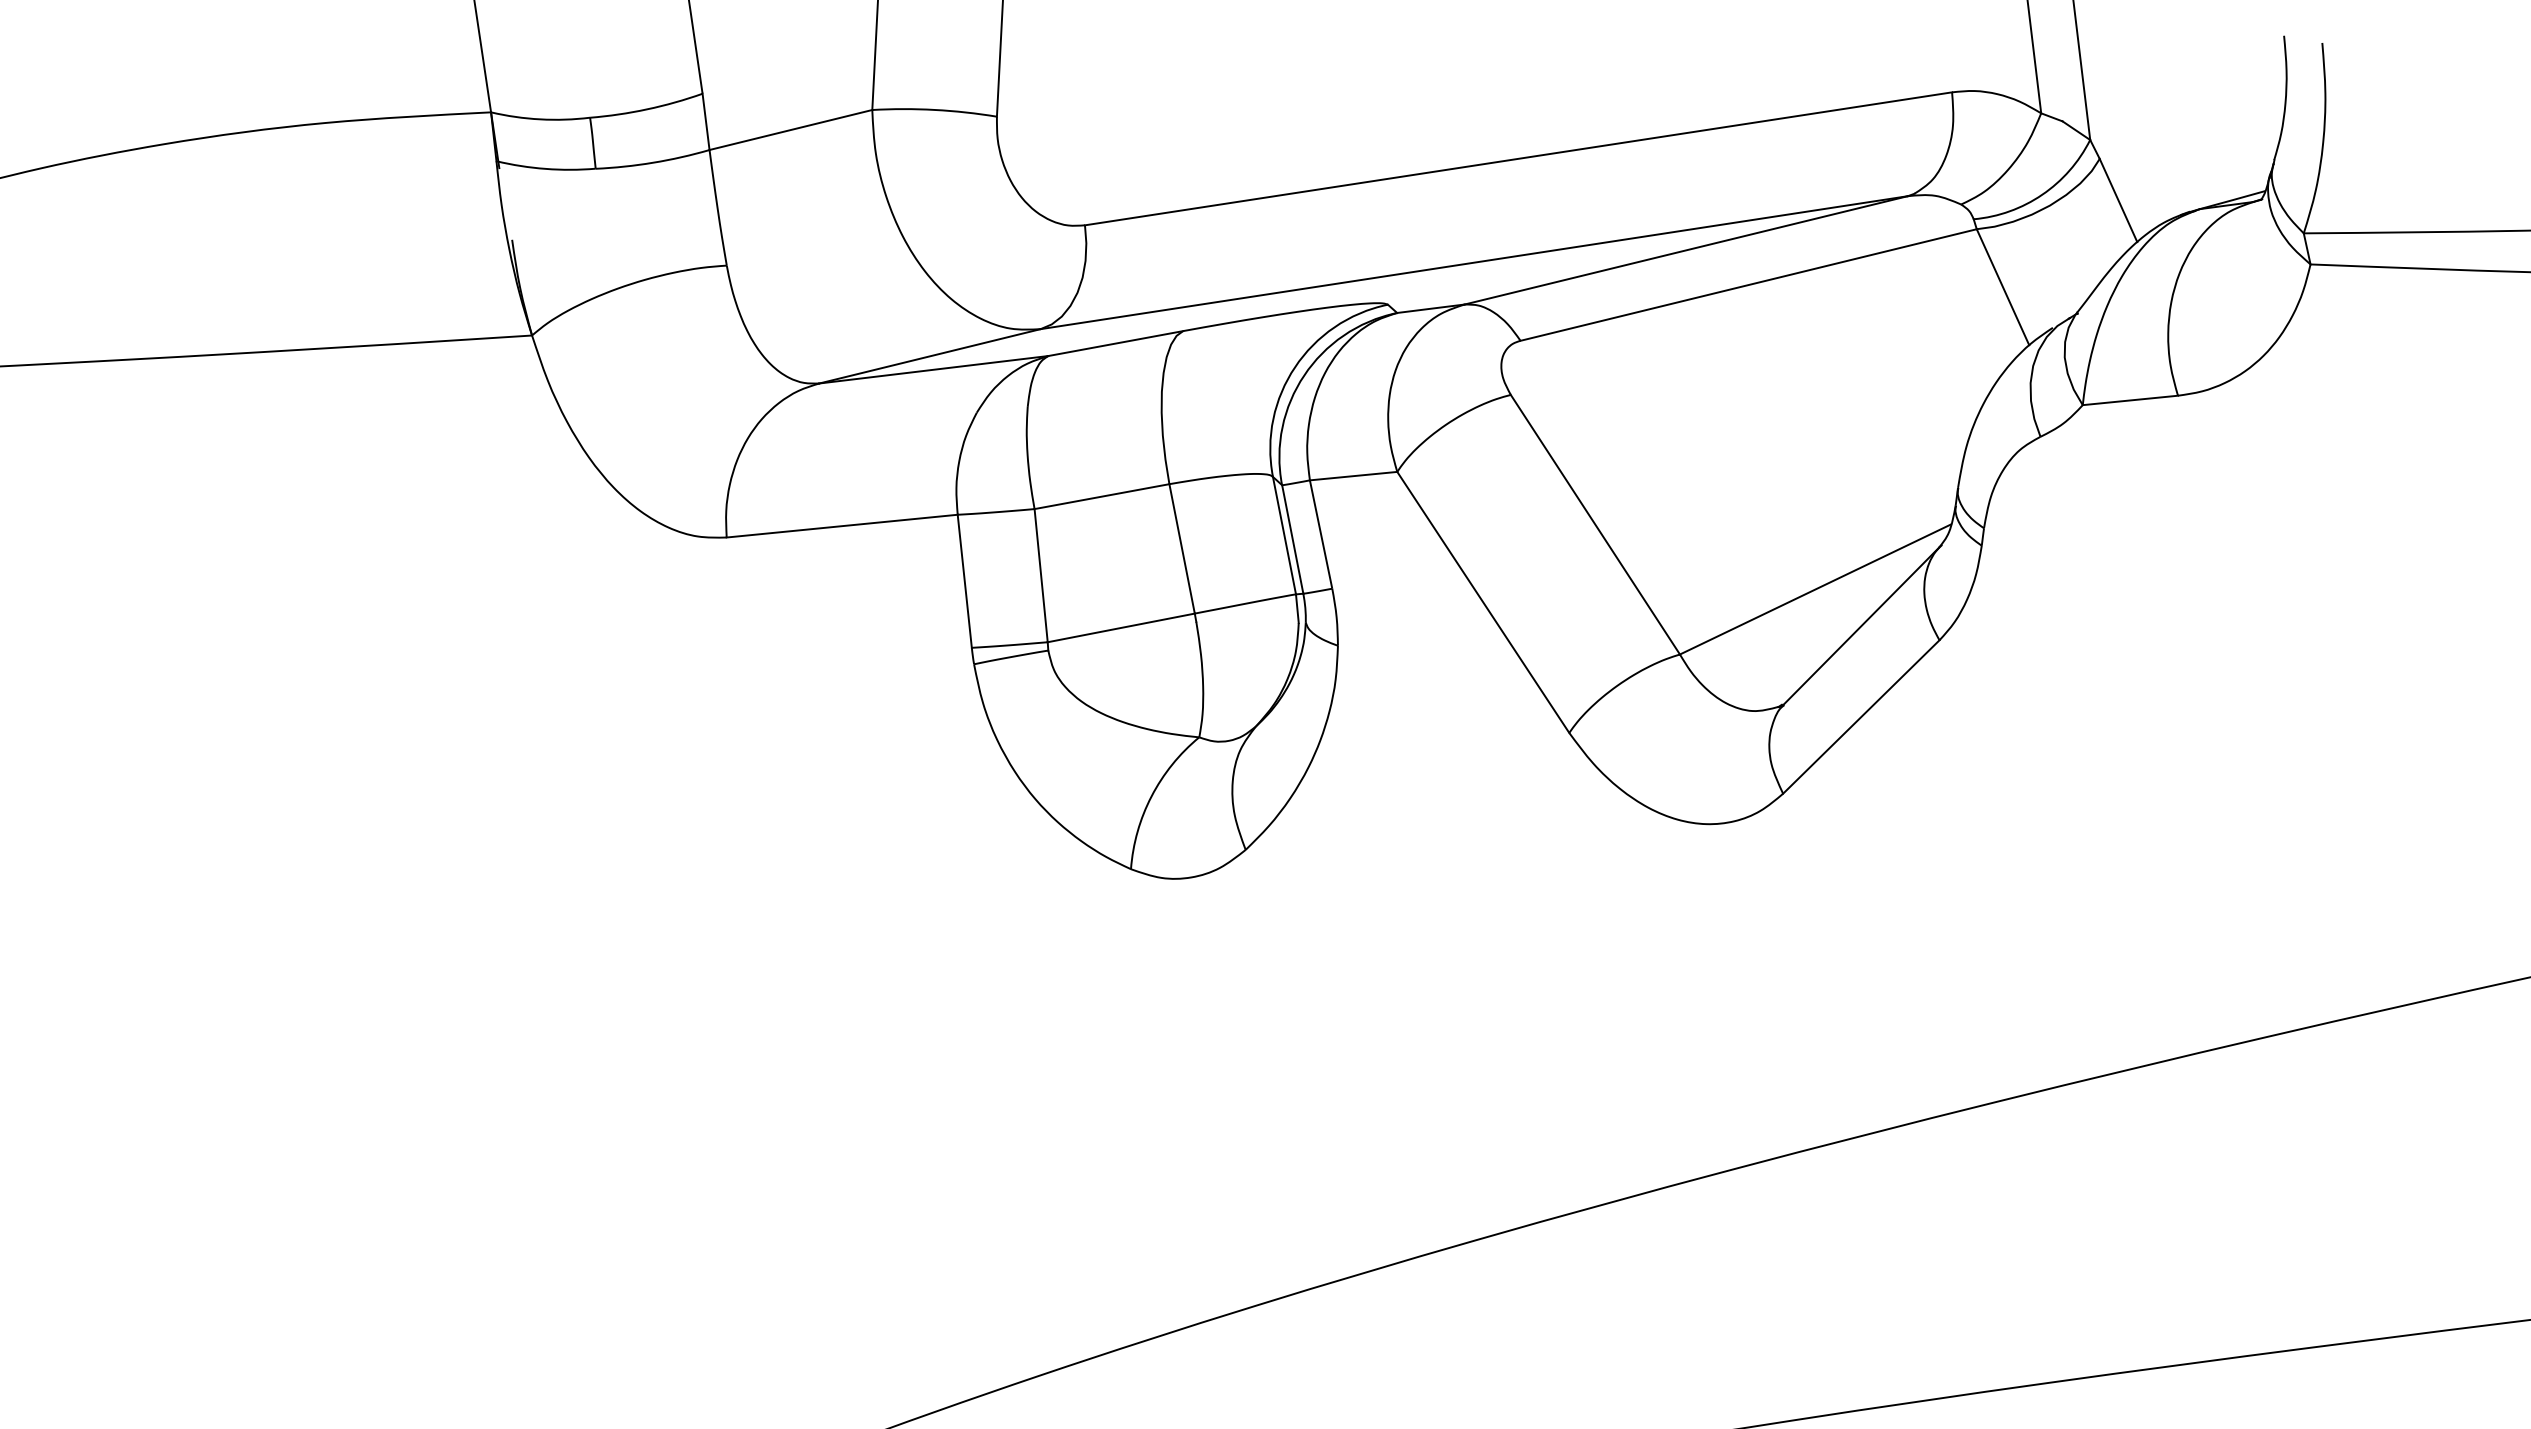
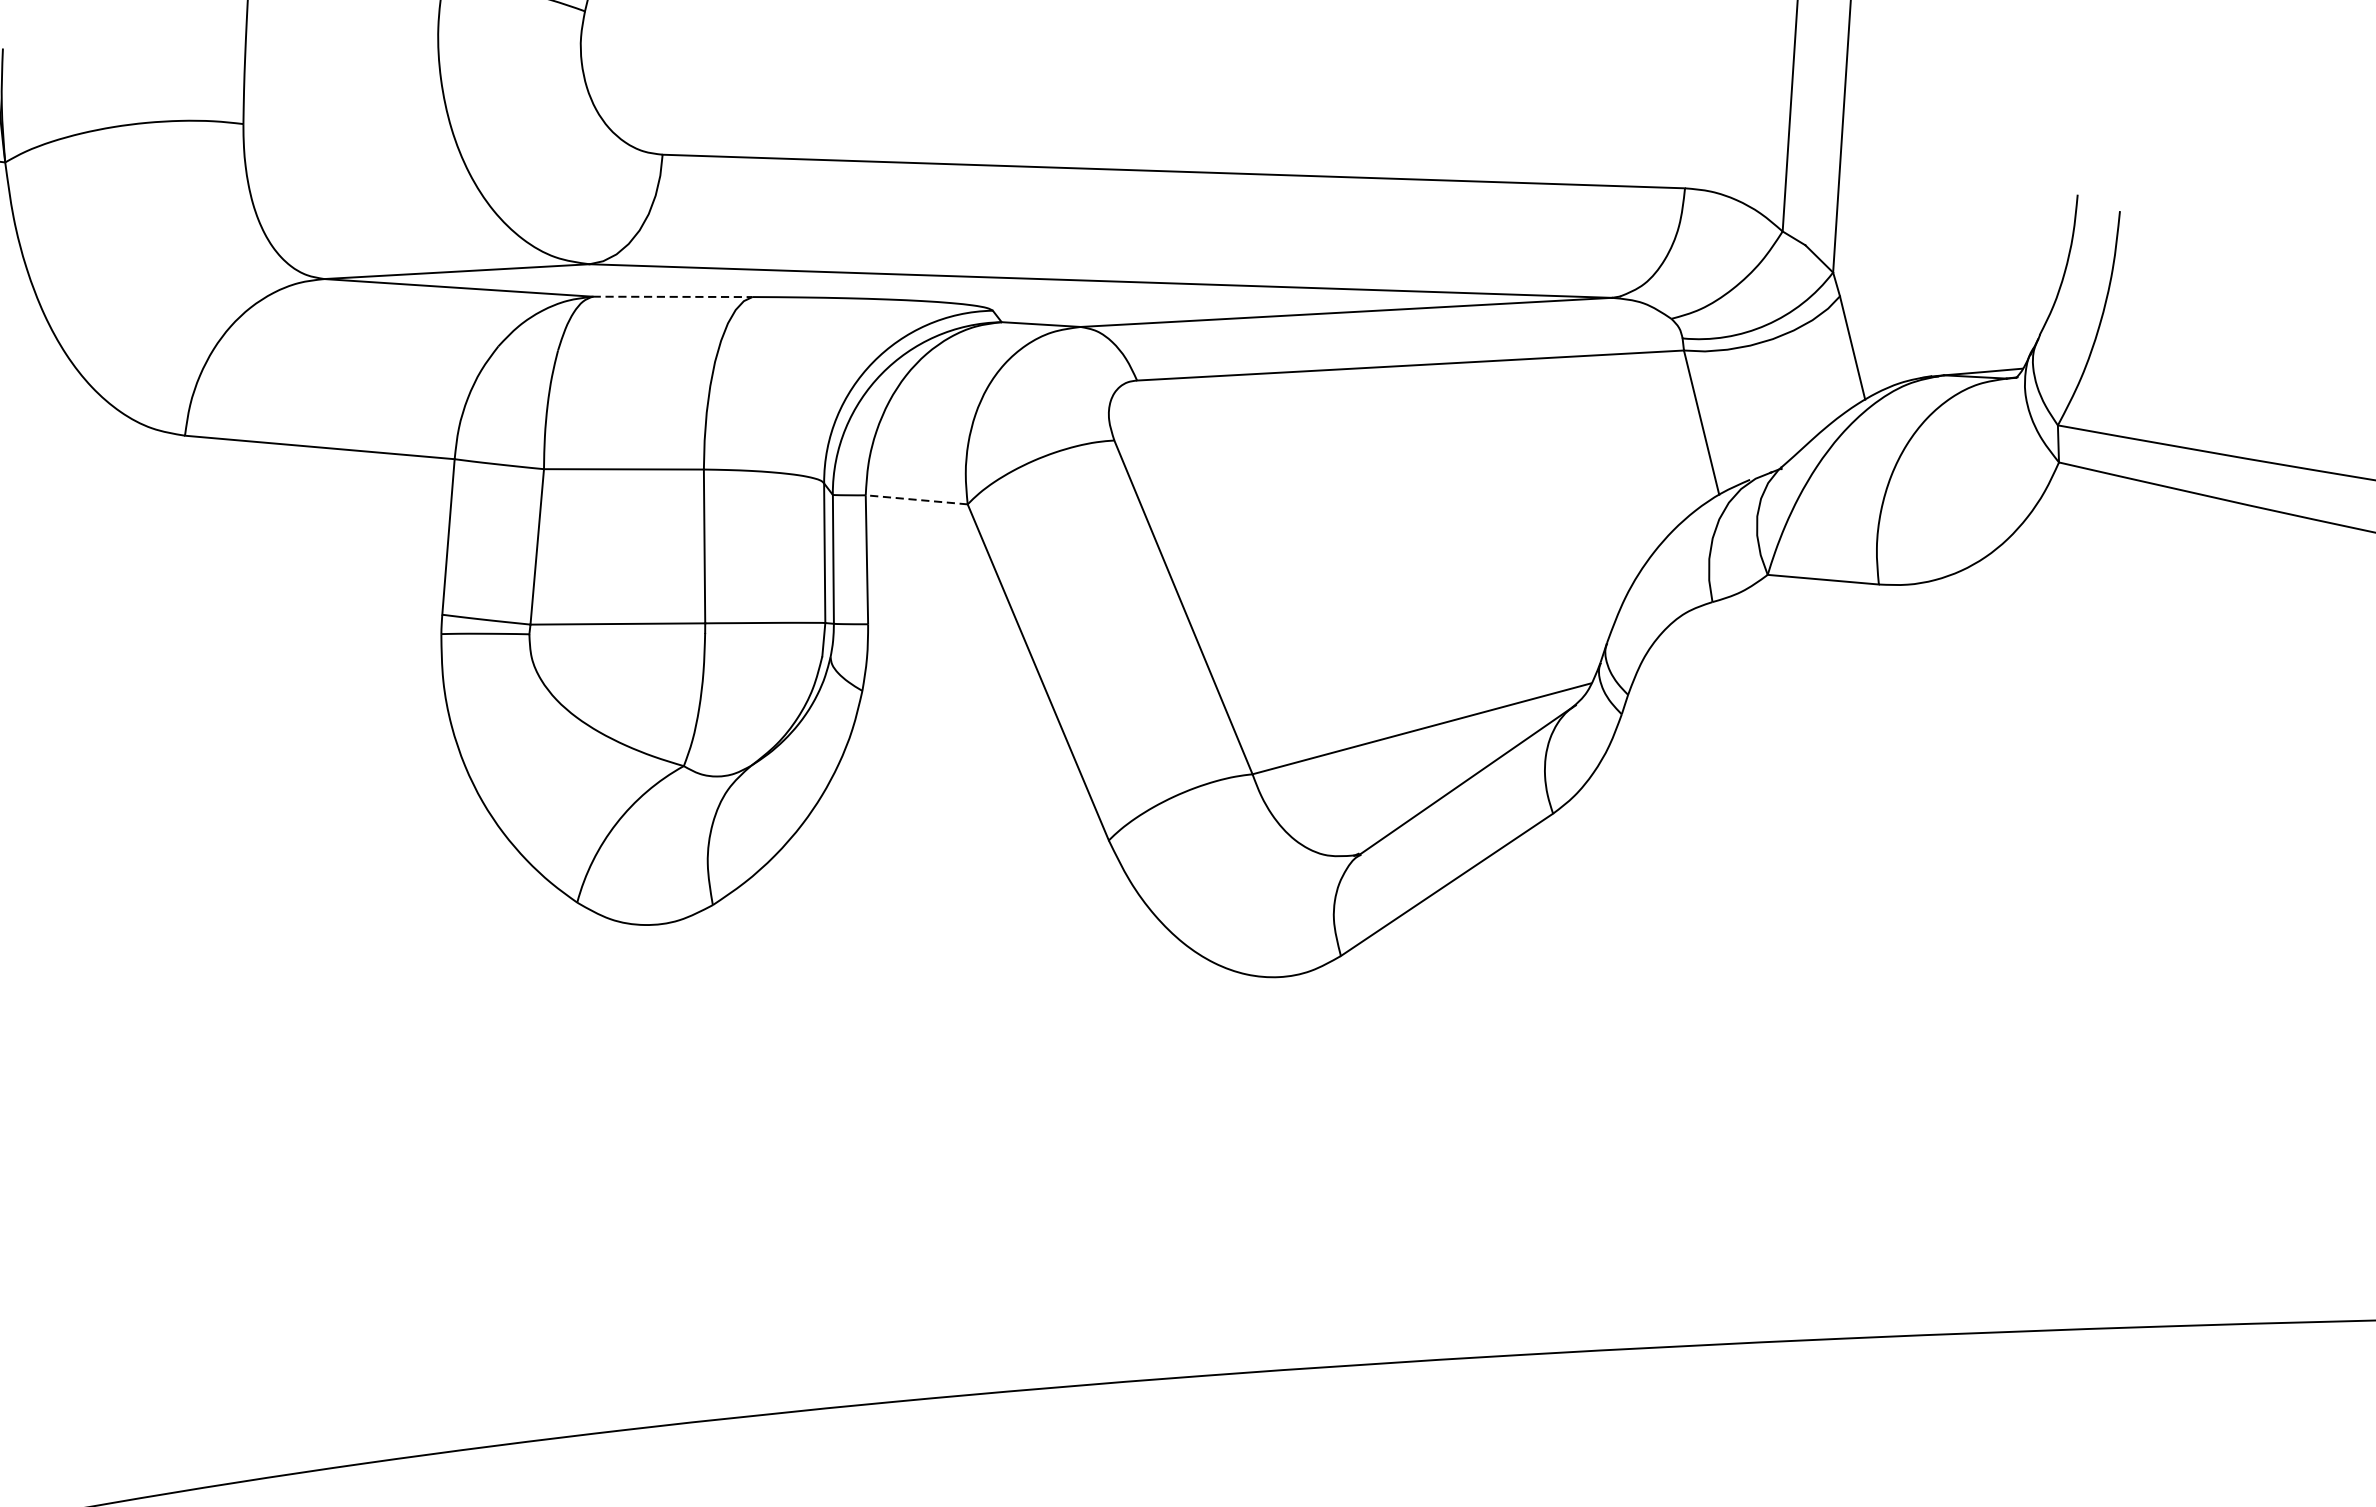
line: (1115, 343) -> (672, 296), solid -> dashed
line: (1353, 476) -> (916, 500), solid -> dashed

